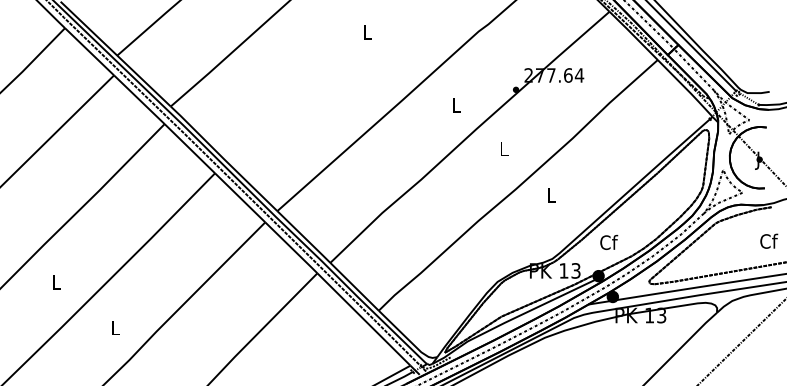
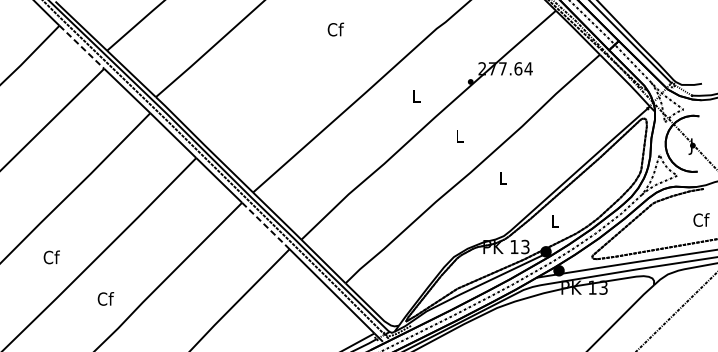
text: (368, 31) -> (336, 28), L -> Cf
line: (89, 52) -> (81, 47), solid -> dashed
text: (609, 242) -> (555, 221), Cf -> L
line: (292, 248) -> (266, 226), solid -> dashed
text: (56, 281) -> (51, 256), L -> Cf
text: (115, 327) -> (105, 298), L -> Cf

